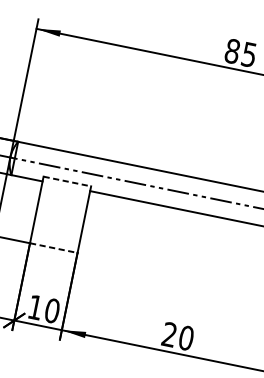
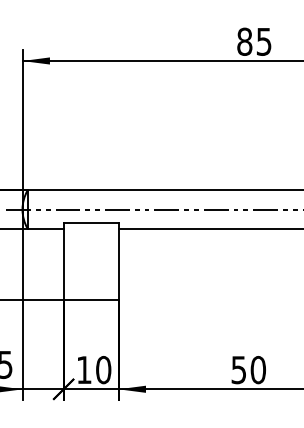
line: (67, 181) -> (91, 223), dashed -> solid
line: (54, 248) -> (91, 300), dashed -> solid
text: (169, 335) -> (238, 370), 20 -> 50

